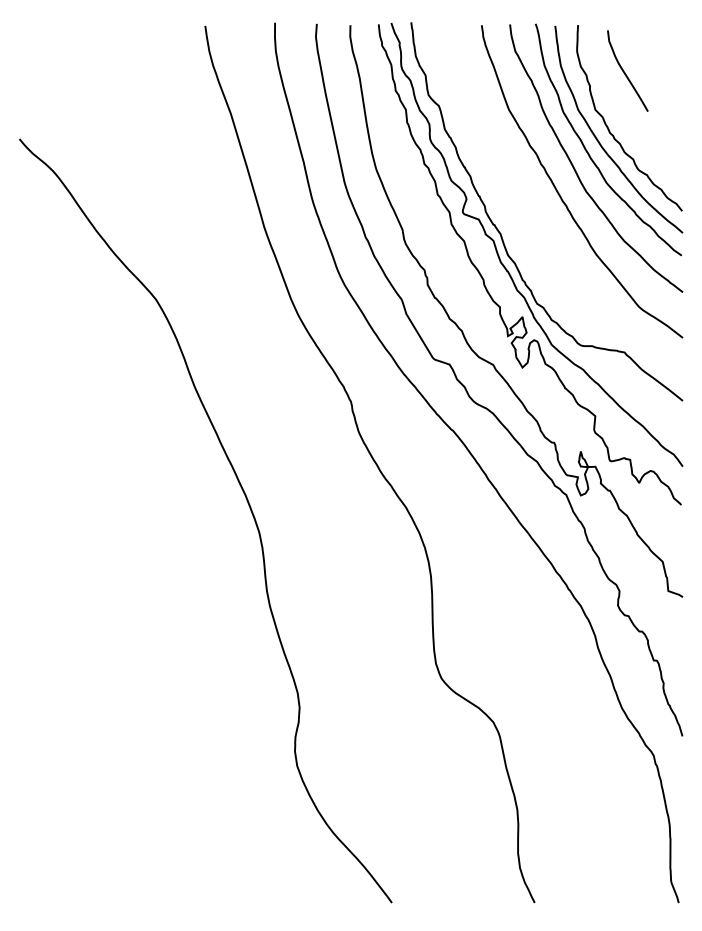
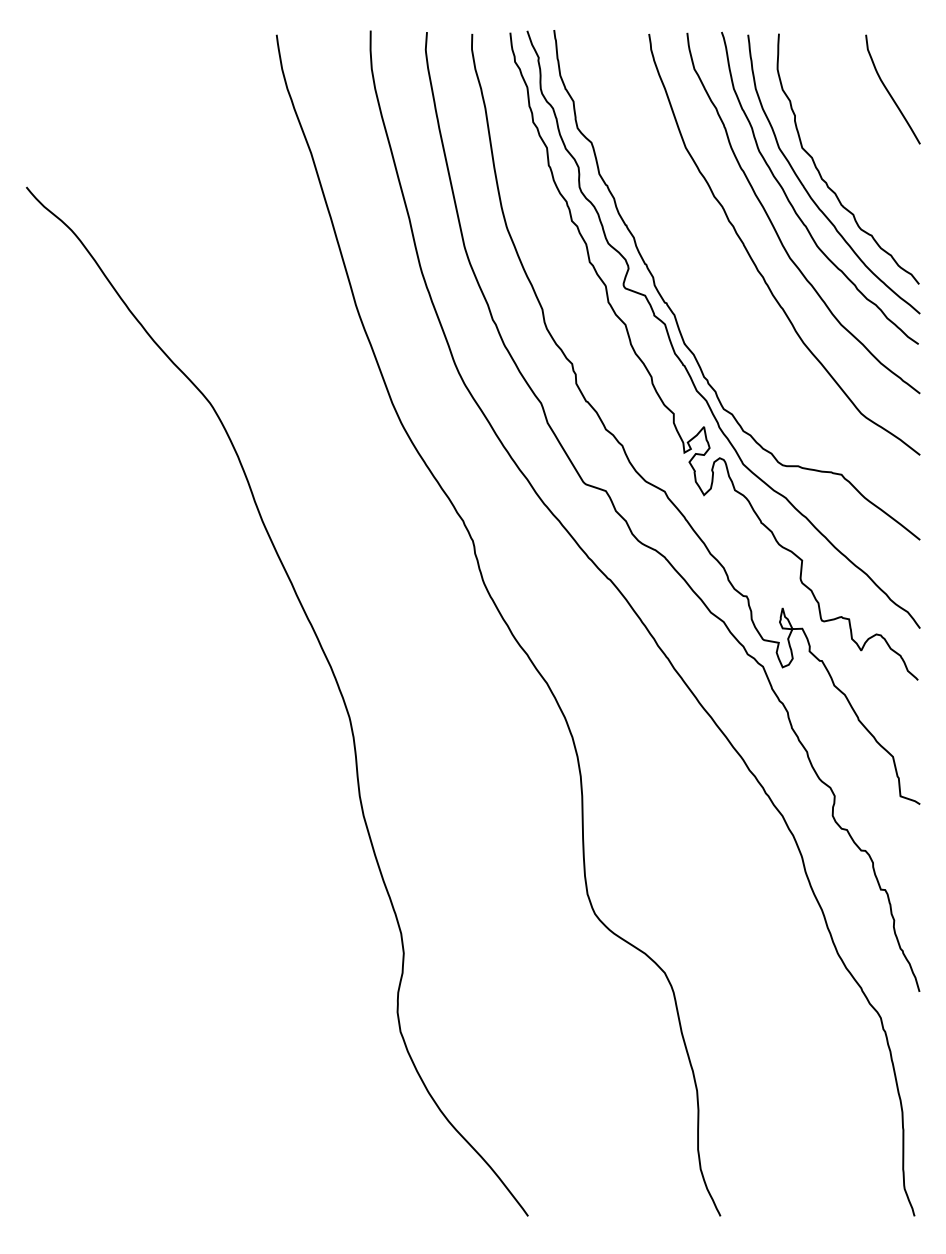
curve: (625, 72) -> (889, 91), moved

